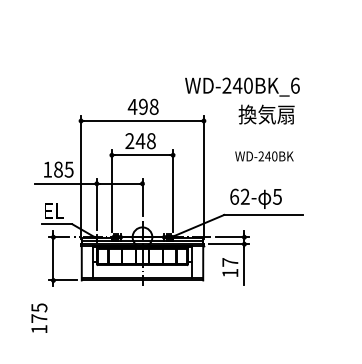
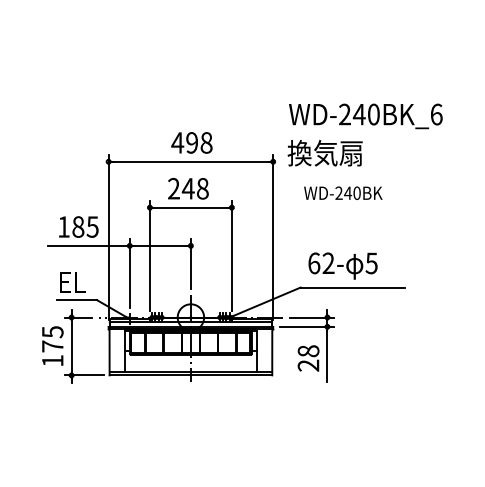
text: (242, 87) -> (365, 116), moved
text: (266, 114) -> (324, 153), moved
text: (264, 155) -> (343, 192), moved
text: (230, 267) -> (308, 358), 17 -> 28
text: (39, 317) -> (52, 345), moved

